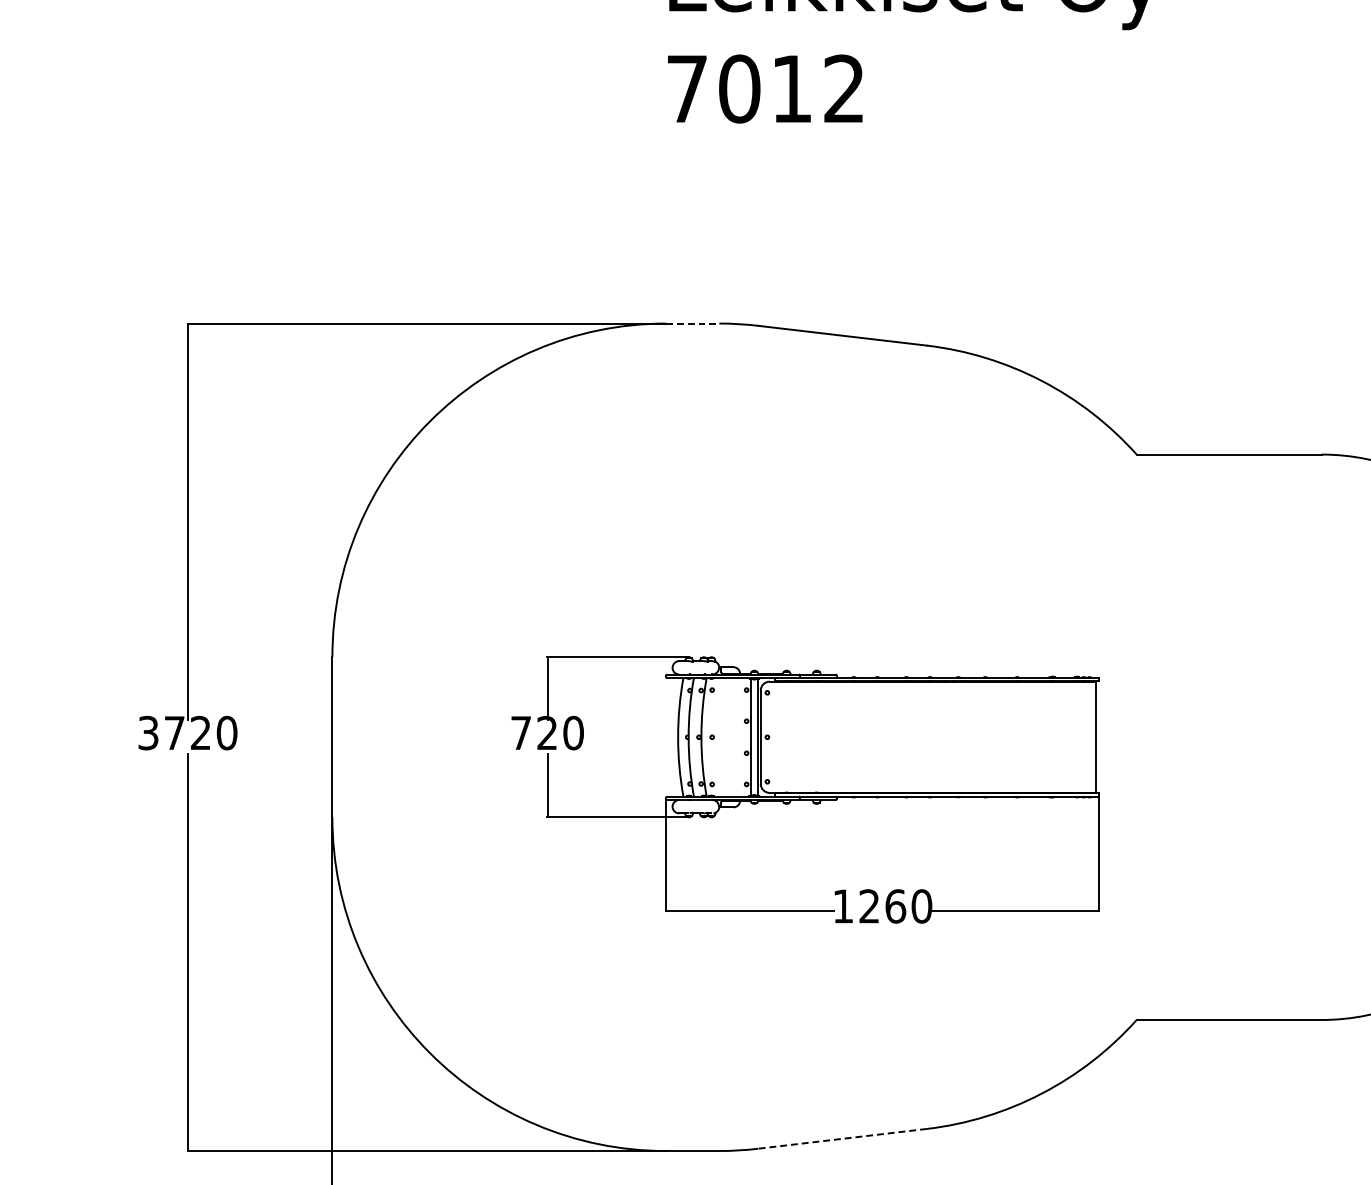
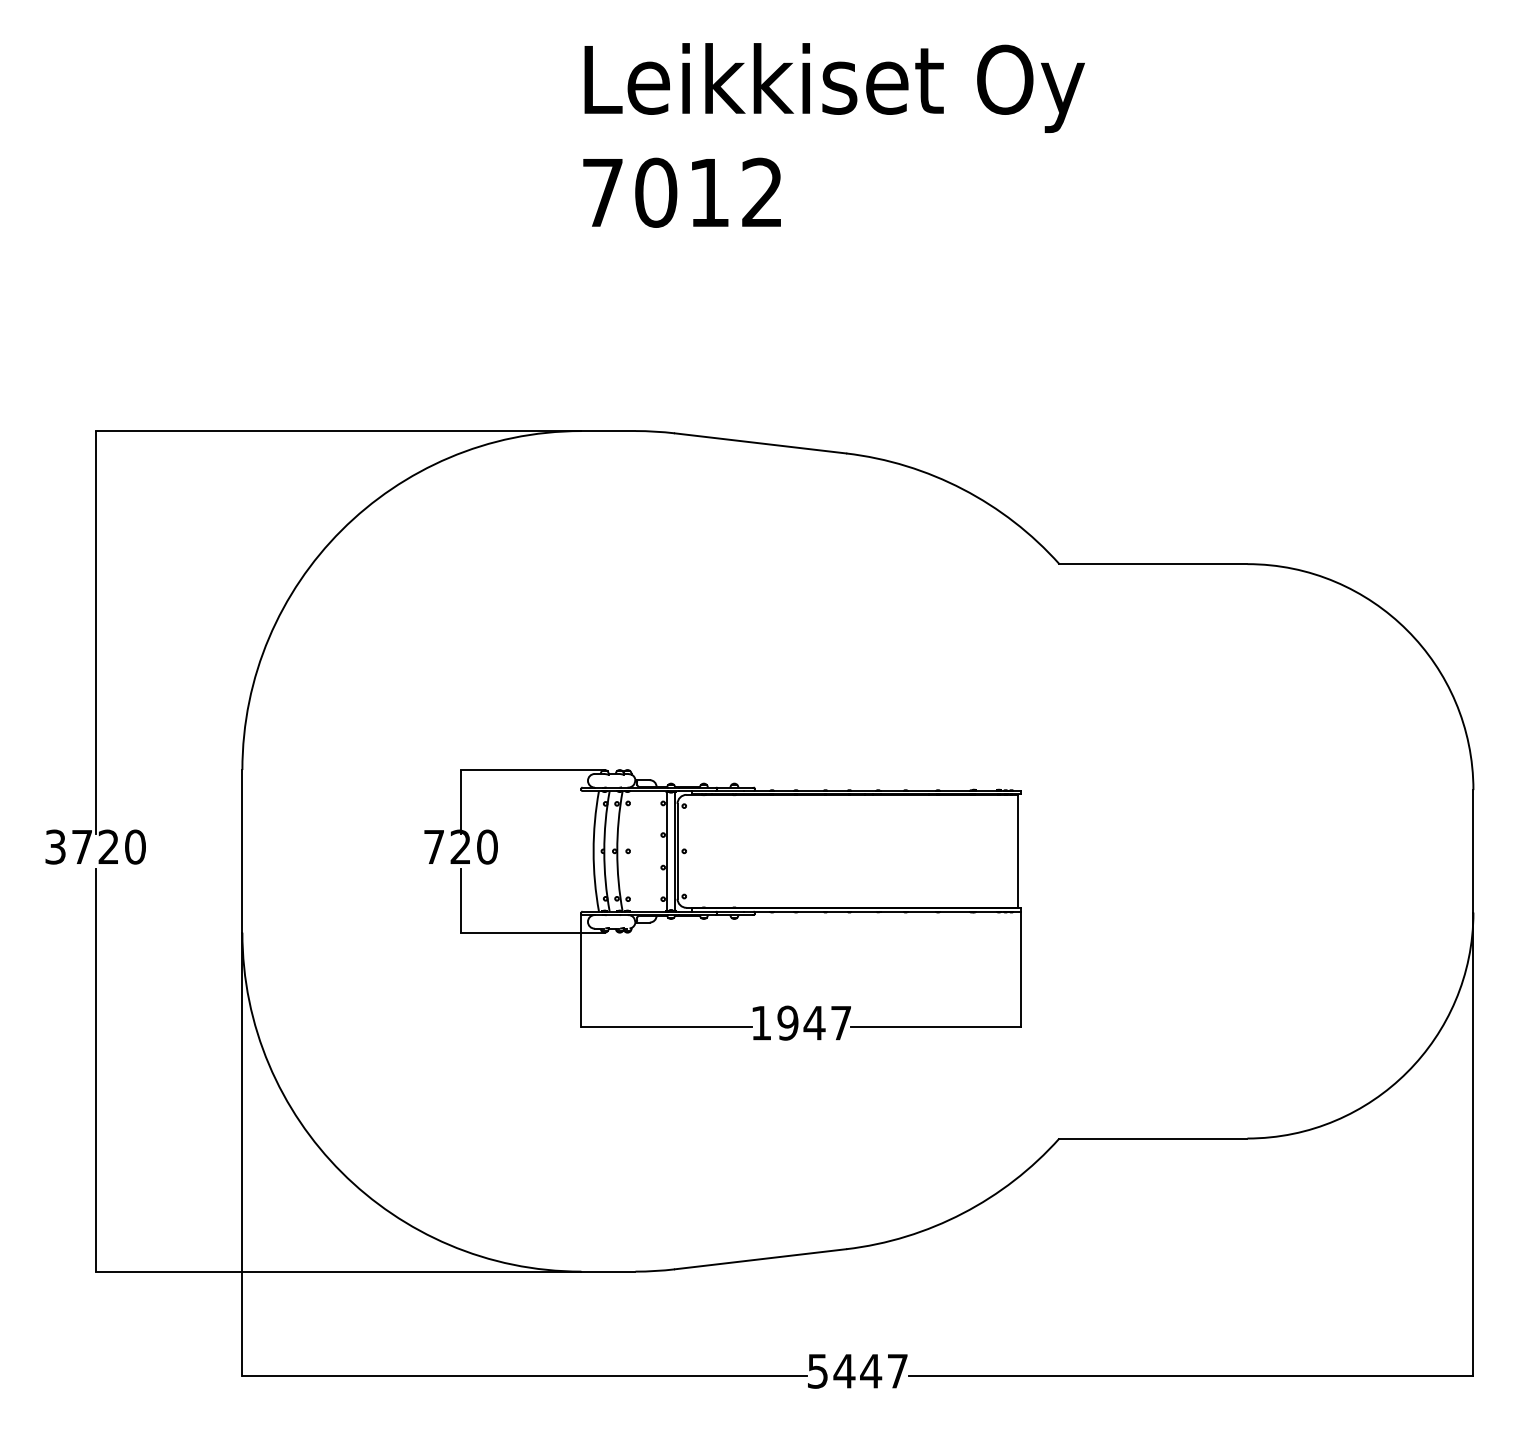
line: (692, 323) -> (608, 431), dashed -> solid
text: (895, 905) -> (814, 1022), 1260 -> 1947
line: (842, 1139) -> (760, 1259), dashed -> solid

